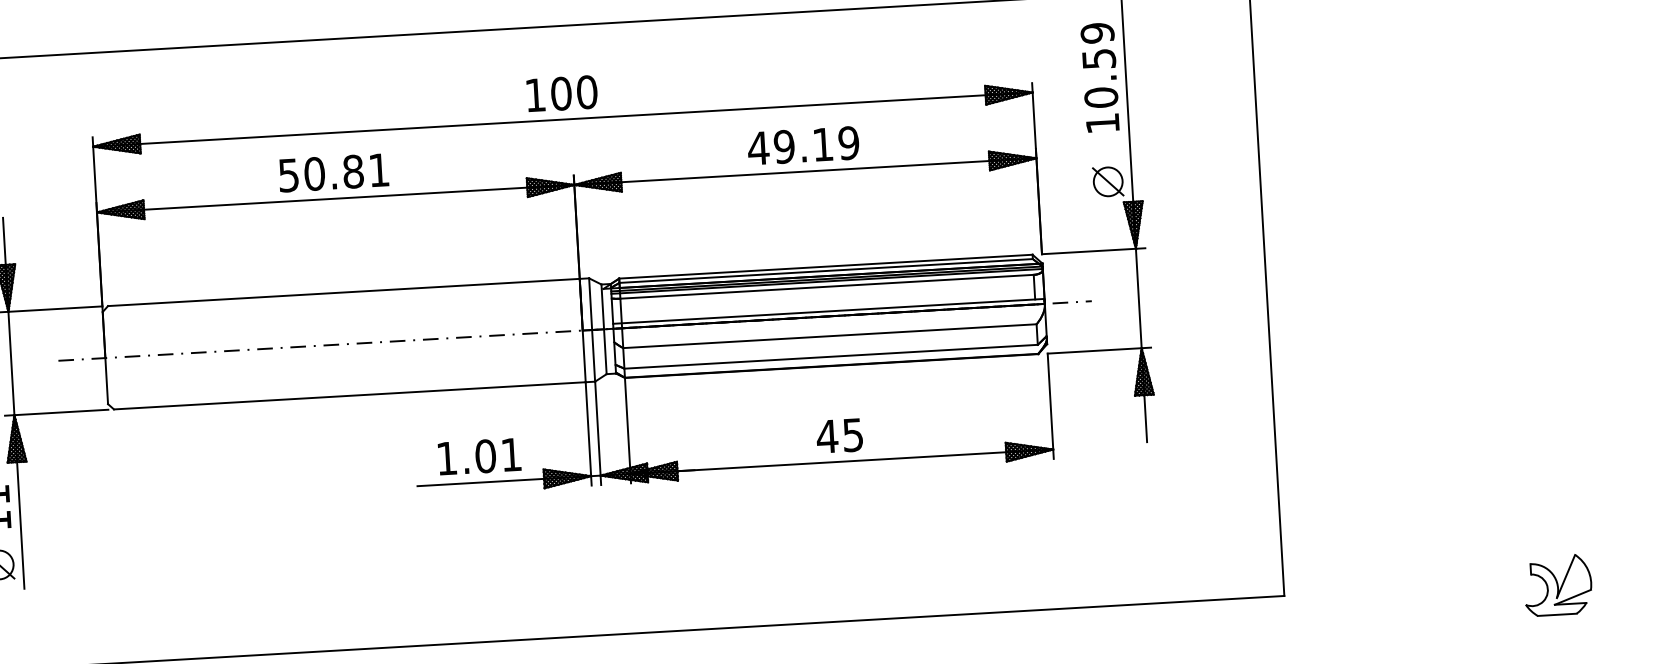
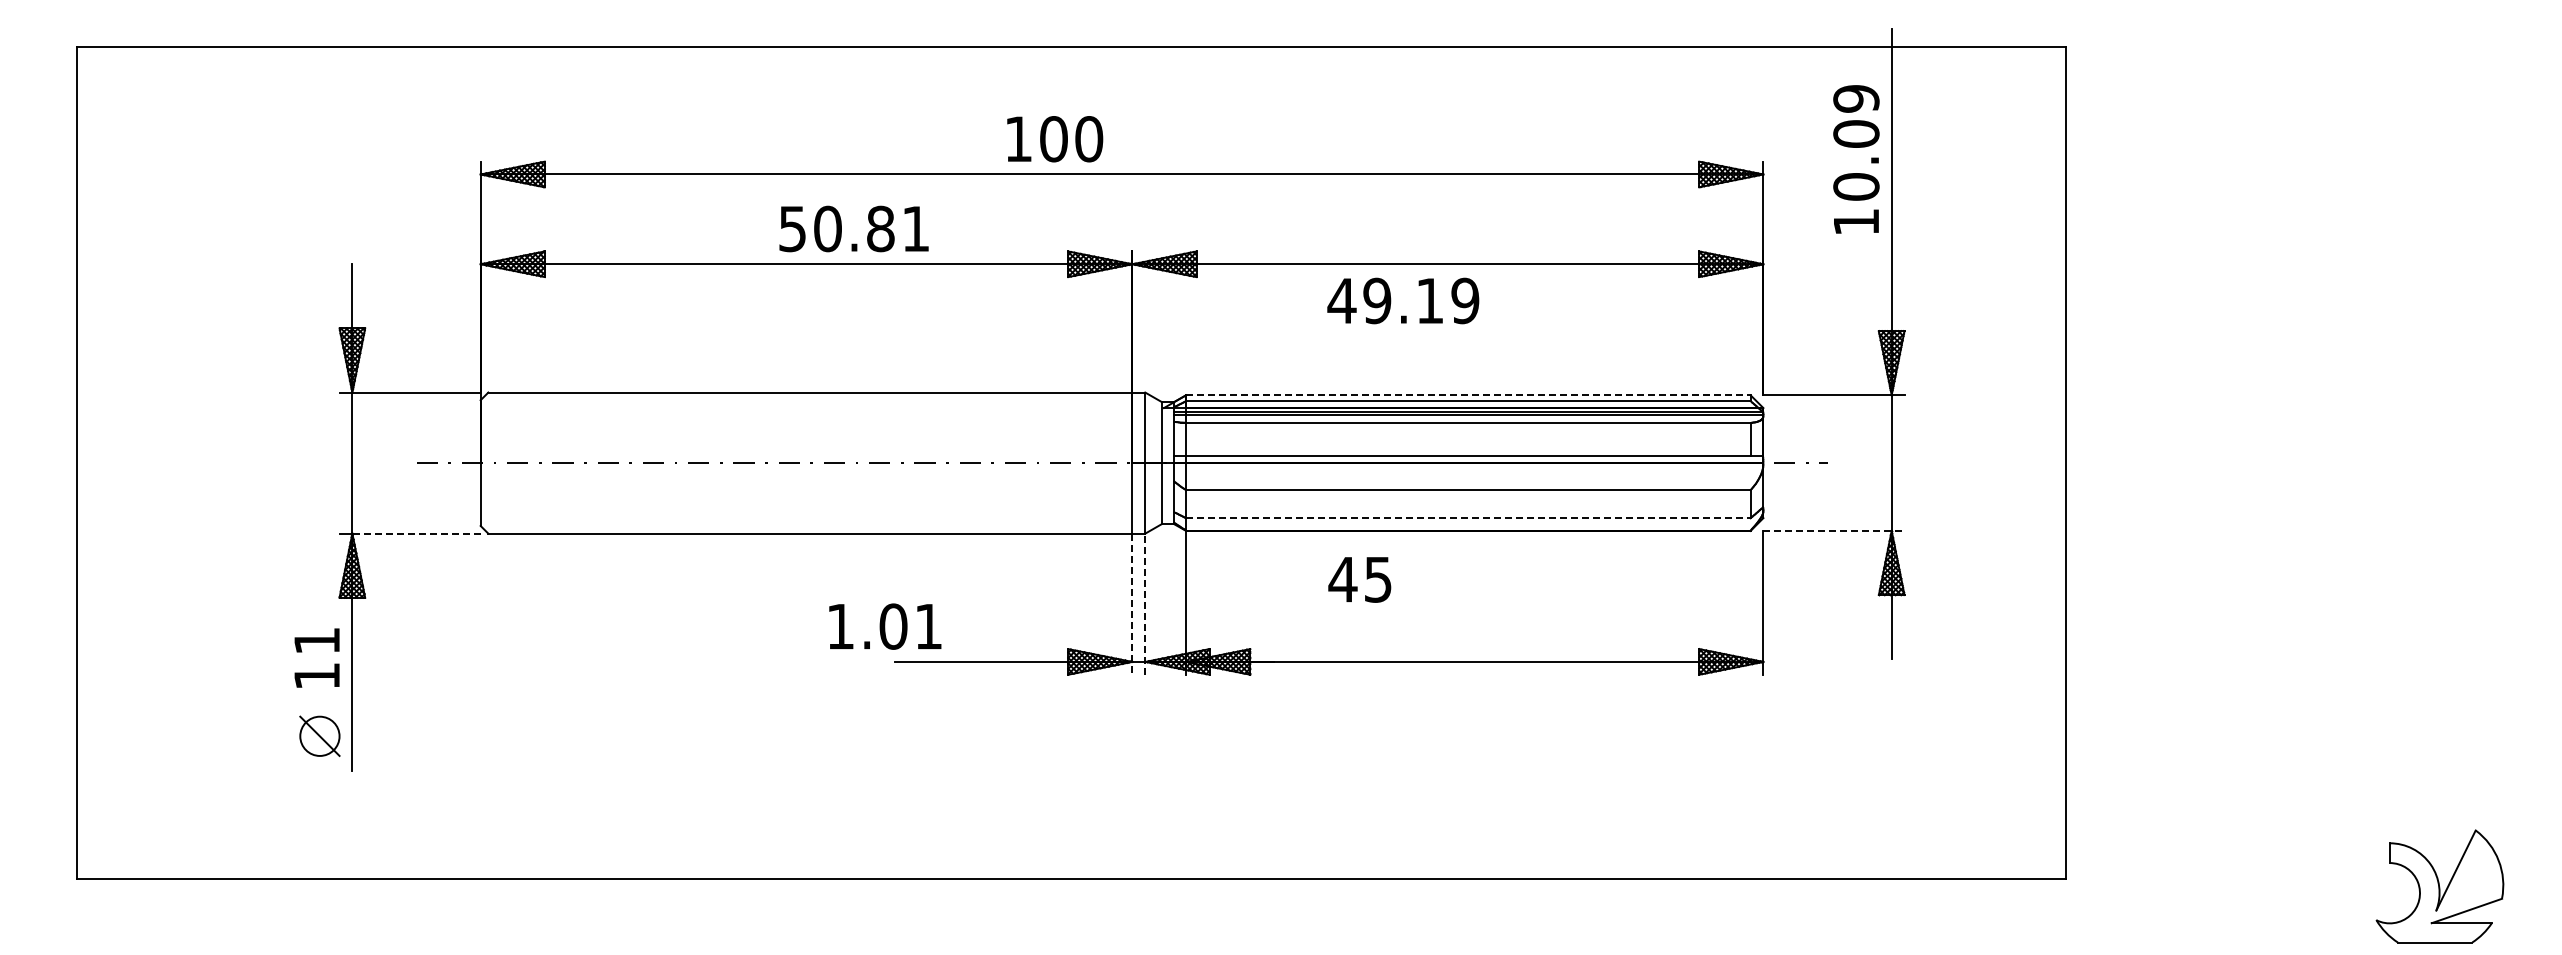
text: (1099, 58) -> (1856, 133), 10.59 -> 10.09
text: (562, 93) -> (1055, 139), moved
text: (803, 145) -> (1403, 300), moved
text: (333, 172) -> (853, 228), moved
part: (1107, 181) -> (1858, 301), removed
line: (826, 266) -> (1468, 395), solid -> dashed
line: (1099, 350) -> (1833, 530), solid -> dashed
line: (831, 356) -> (1468, 518), solid -> dashed
line: (61, 412) -> (416, 533), solid -> dashed
line: (598, 433) -> (1145, 604), solid -> dashed
line: (588, 434) -> (1132, 604), solid -> dashed
text: (839, 435) -> (1359, 579), moved
text: (479, 456) -> (885, 626), moved
part: (1557, 584) -> (2439, 885), size x1.4

